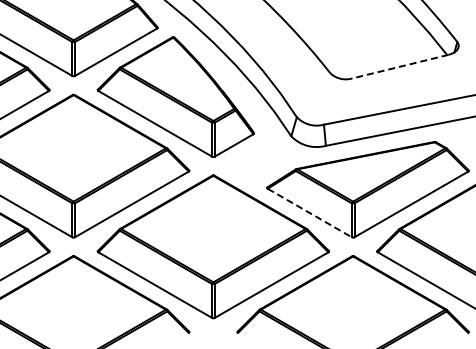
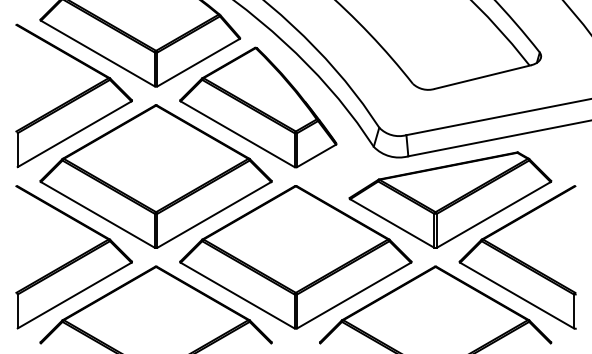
line: (400, 67) -> (482, 77), dashed -> solid
line: (310, 213) -> (392, 223), dashed -> solid

